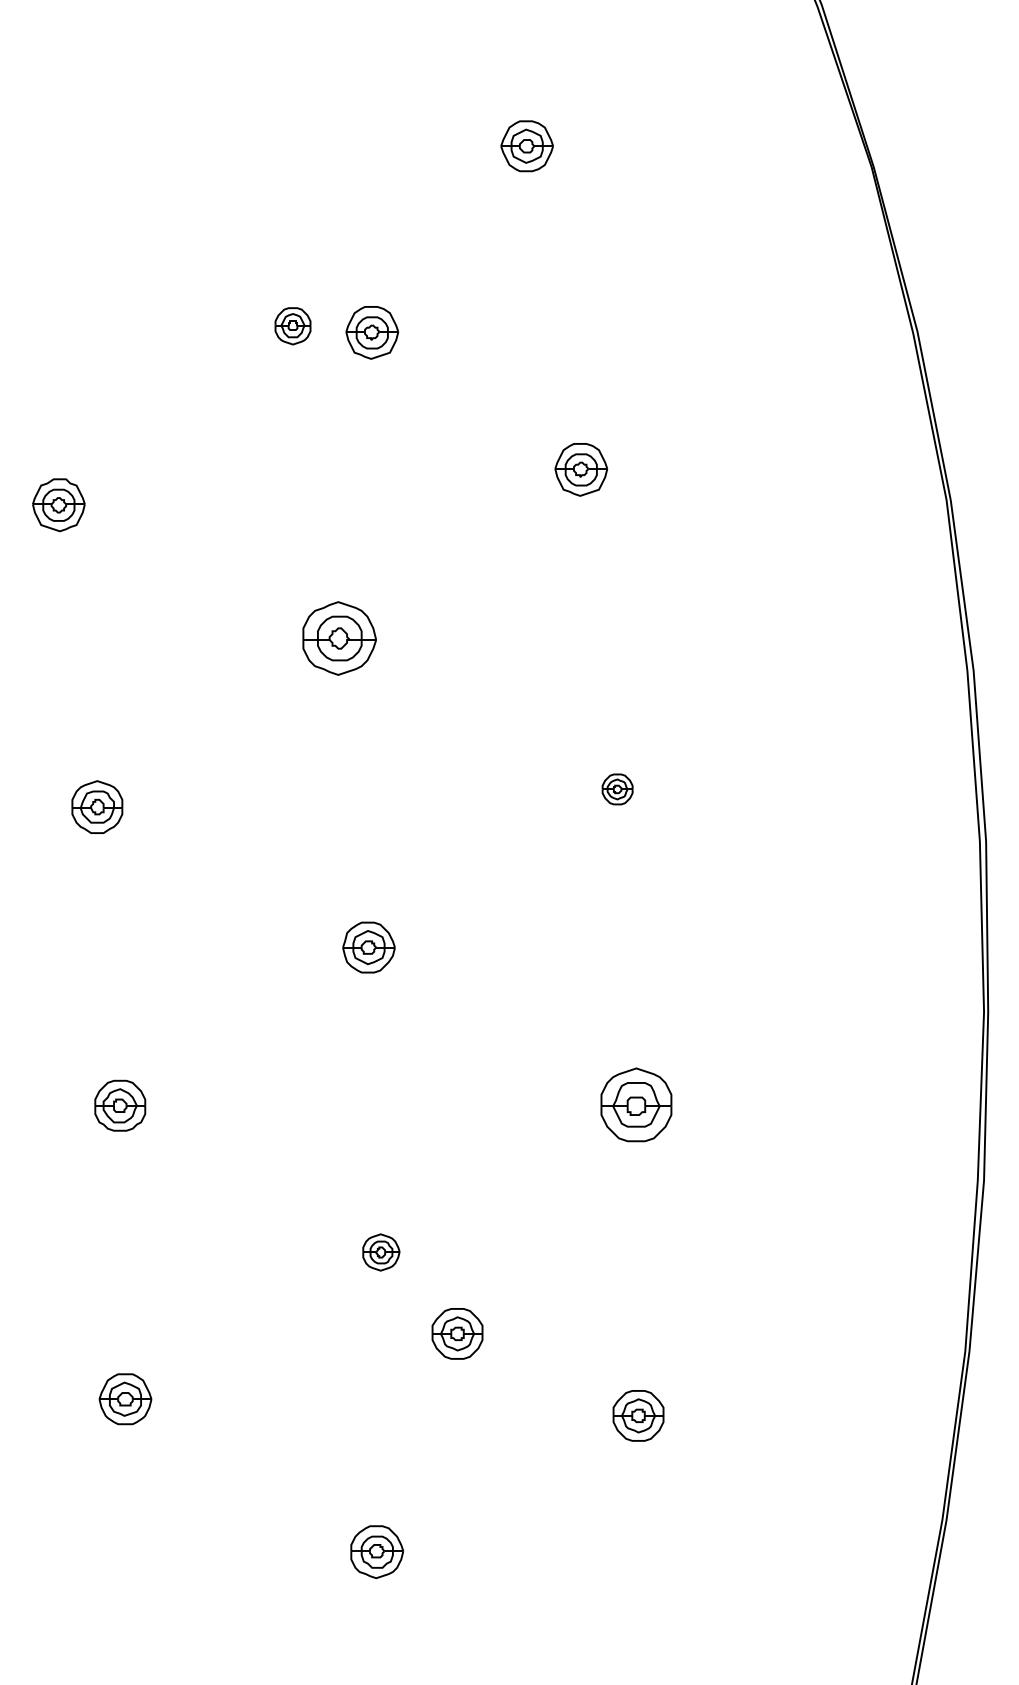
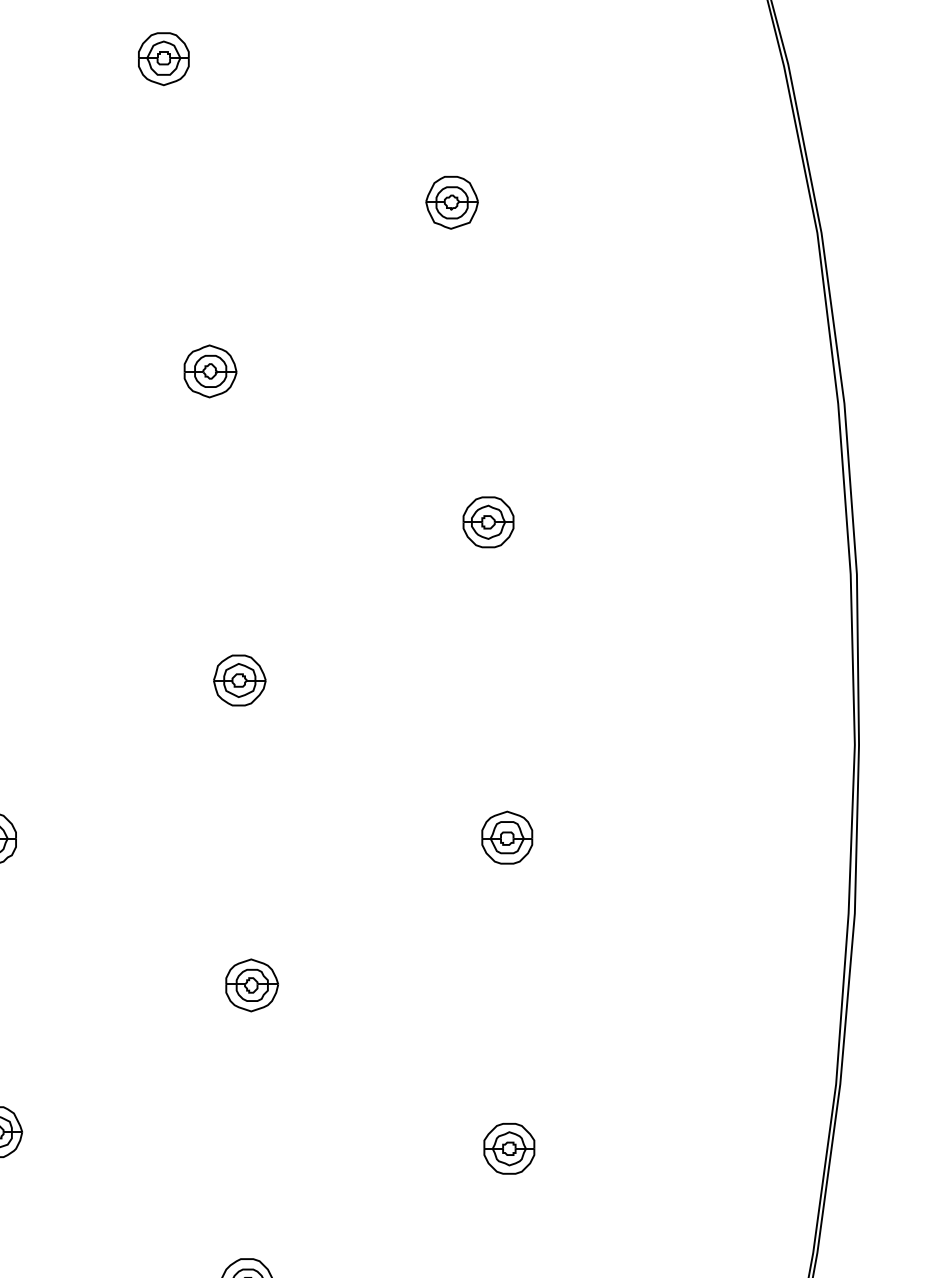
part: (292, 326) -> (163, 59), size x1.43
part: (372, 332) -> (243, 65), removed
part: (339, 638) -> (210, 371), size x0.71
part: (617, 789) -> (488, 522), size x1.67
part: (636, 1104) -> (507, 837), size x0.71
part: (381, 1252) -> (252, 985), size x1.43
part: (457, 1333) -> (328, 1066), removed

